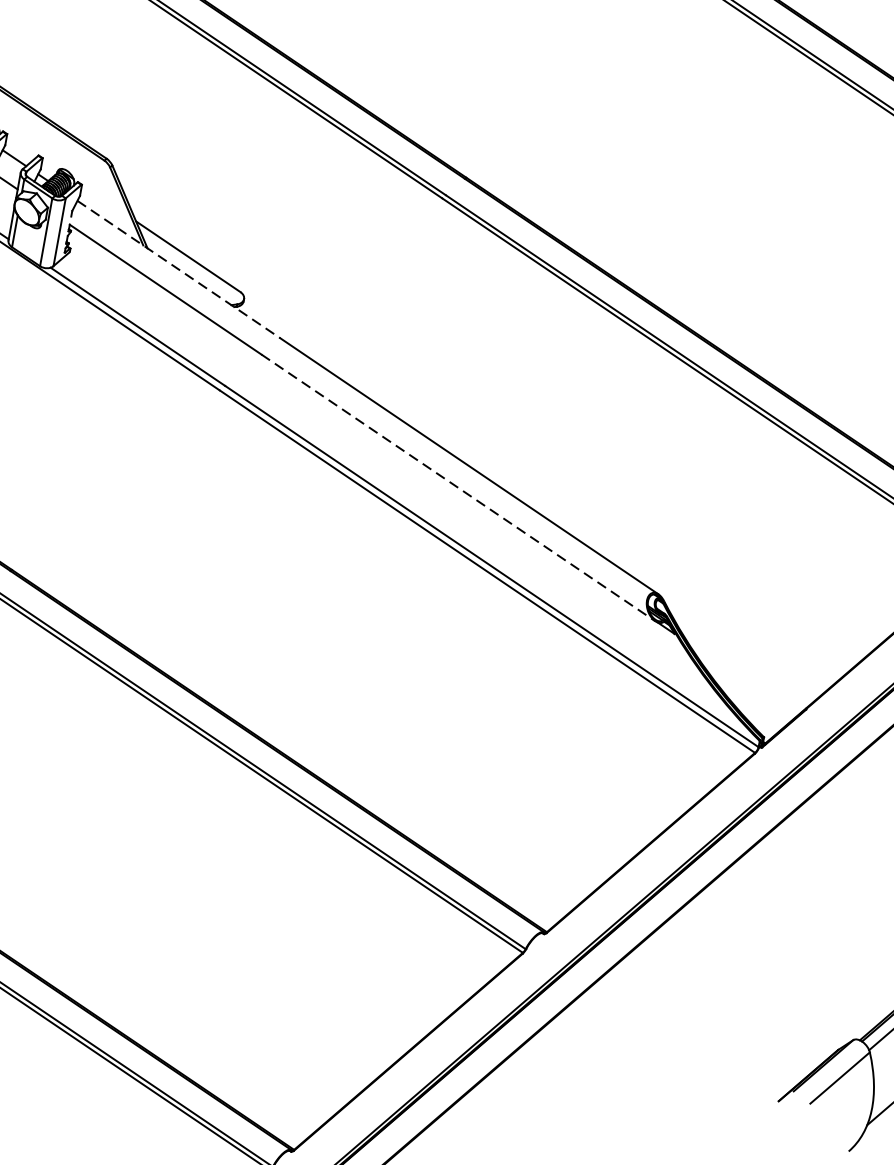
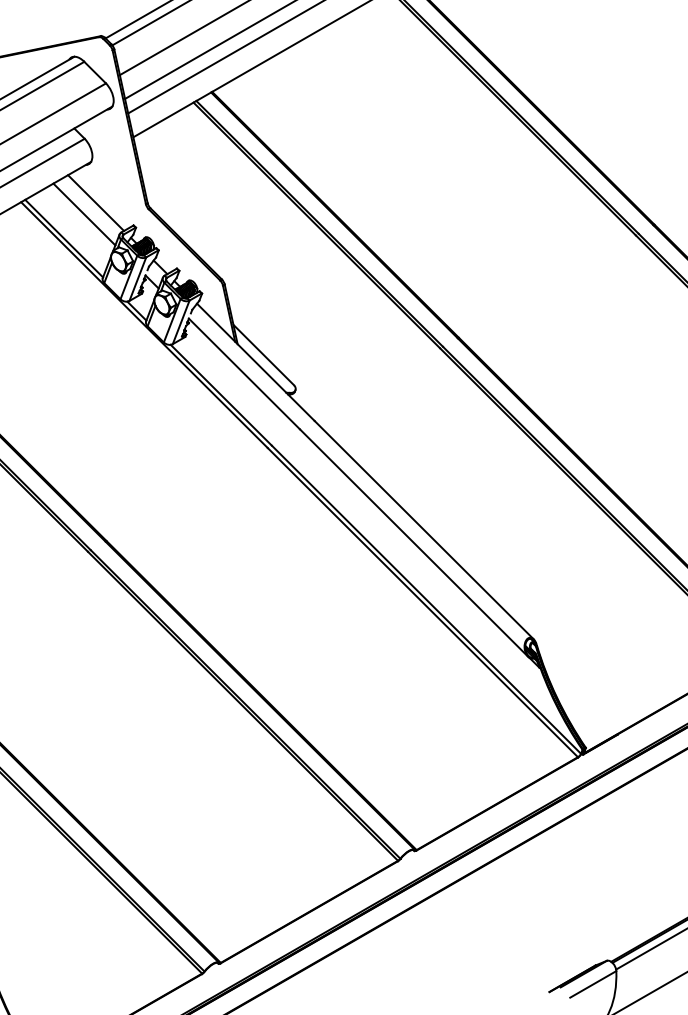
line: (178, 269) -> (255, 362), dashed -> solid
line: (459, 488) -> (414, 543), dashed -> solid

